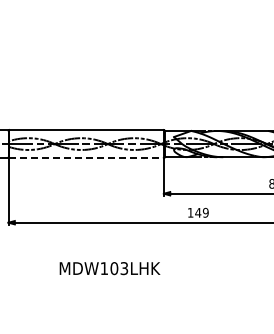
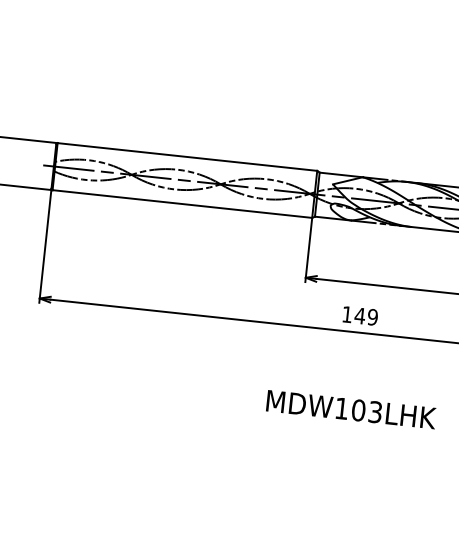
line: (87, 158) -> (183, 204), dashed -> solid
text: (109, 268) -> (350, 409), moved

